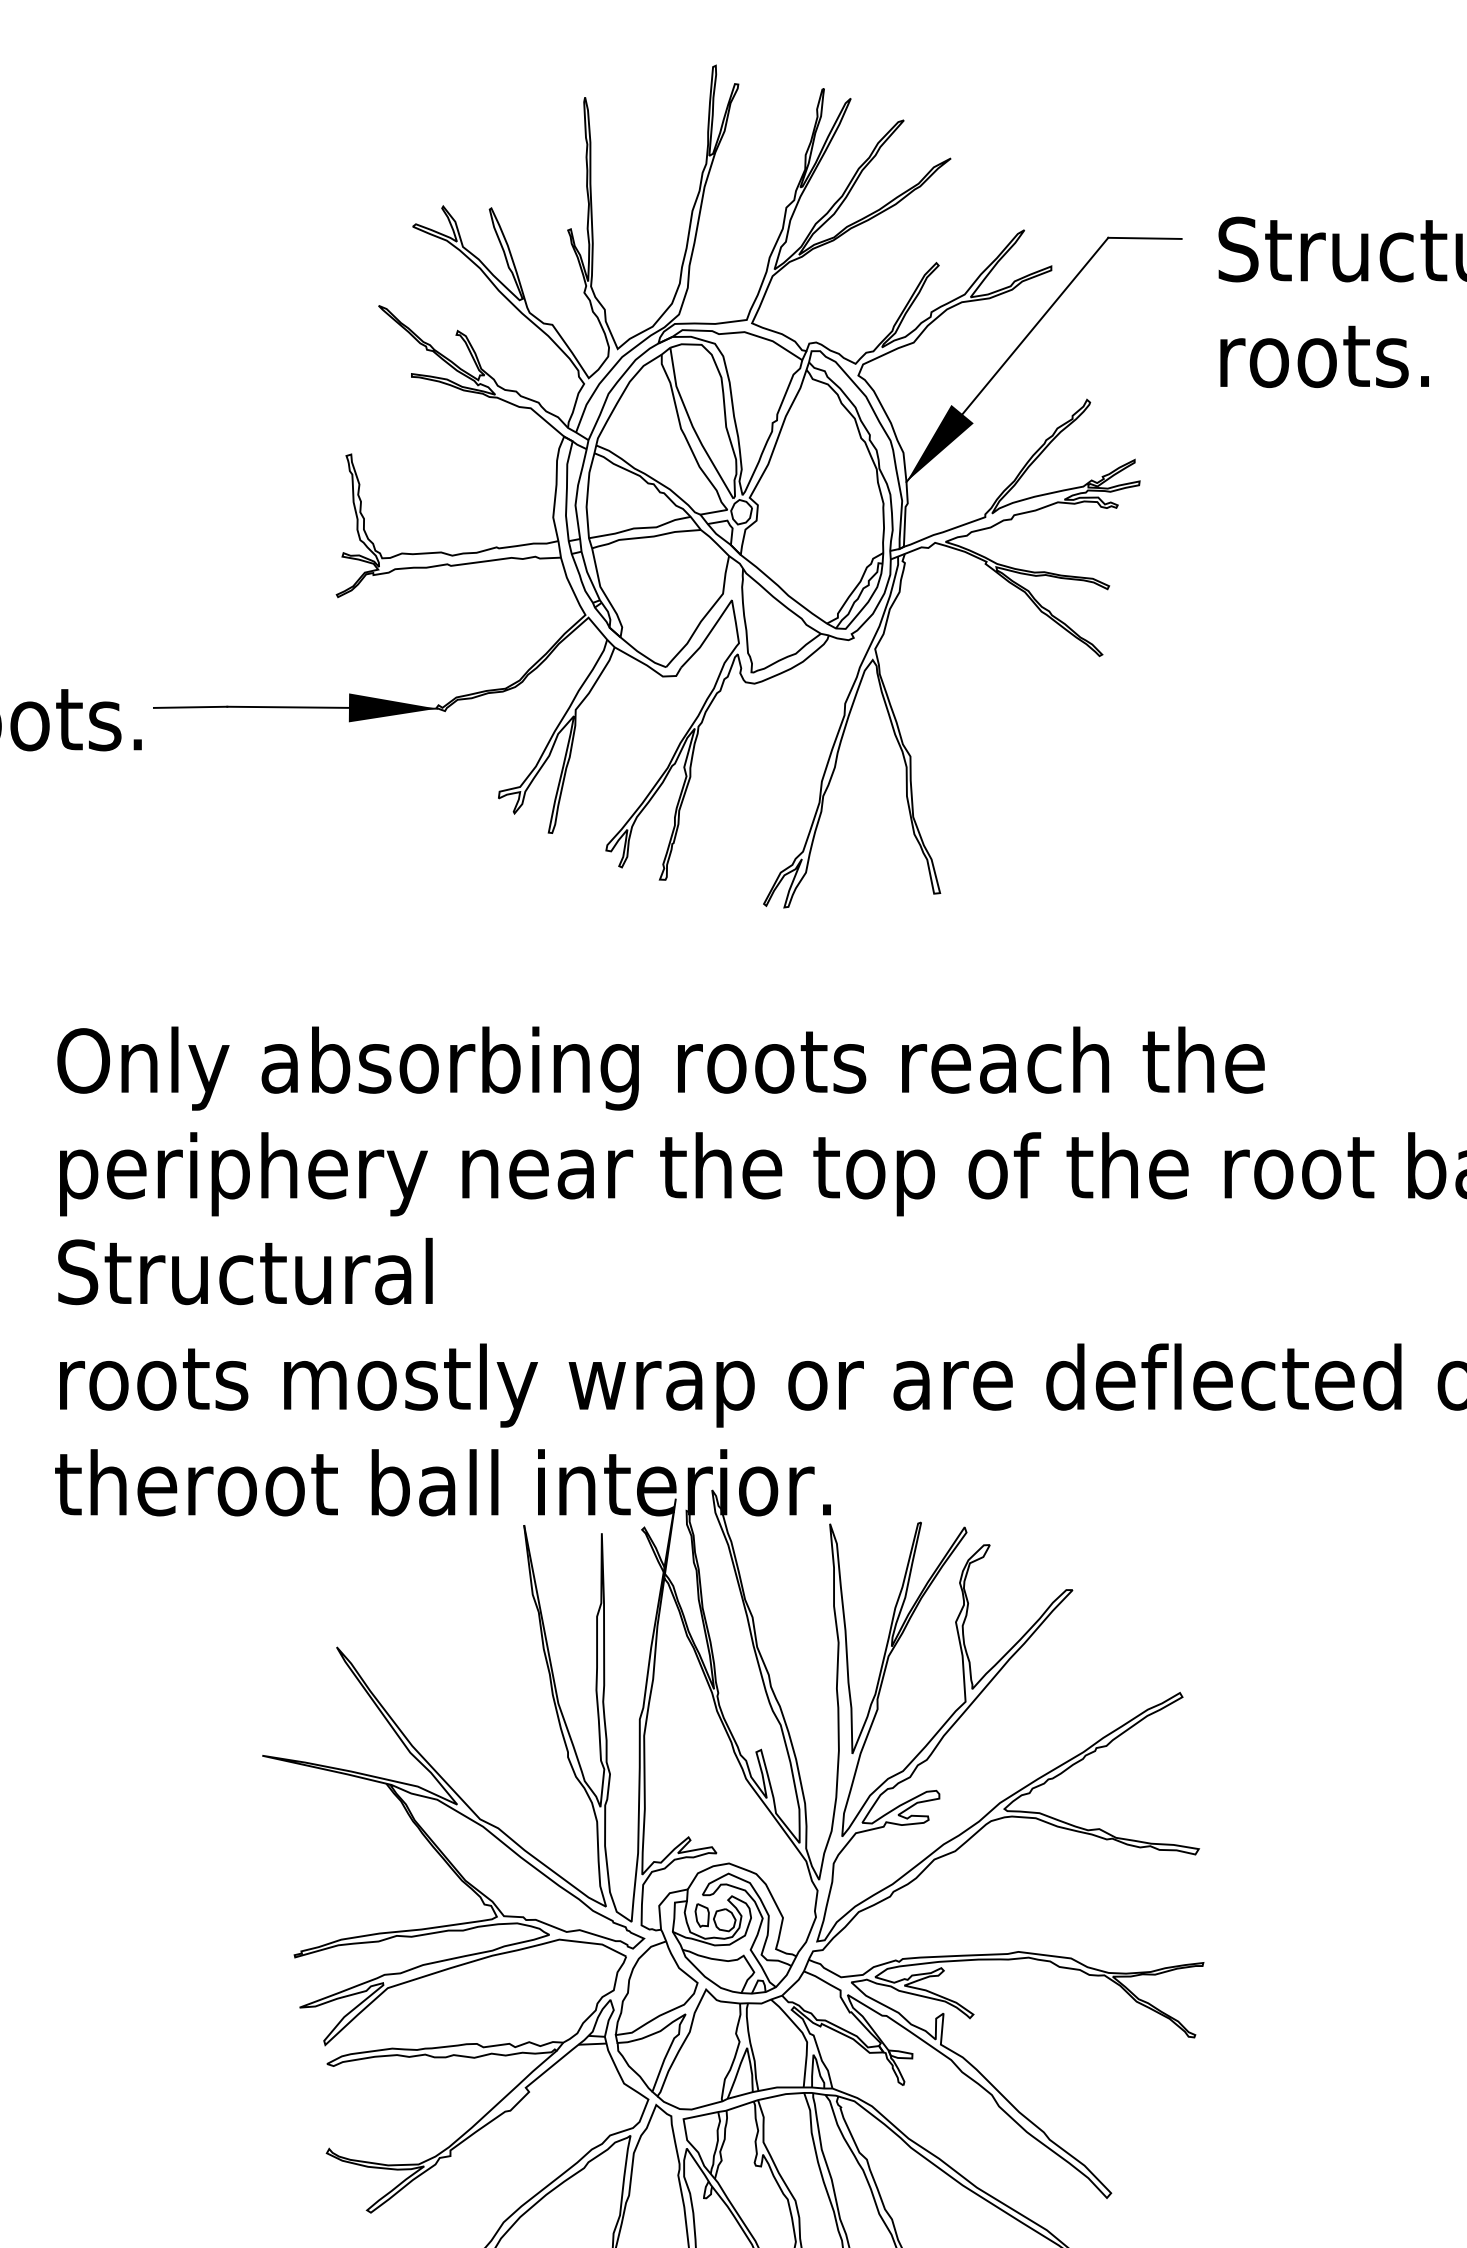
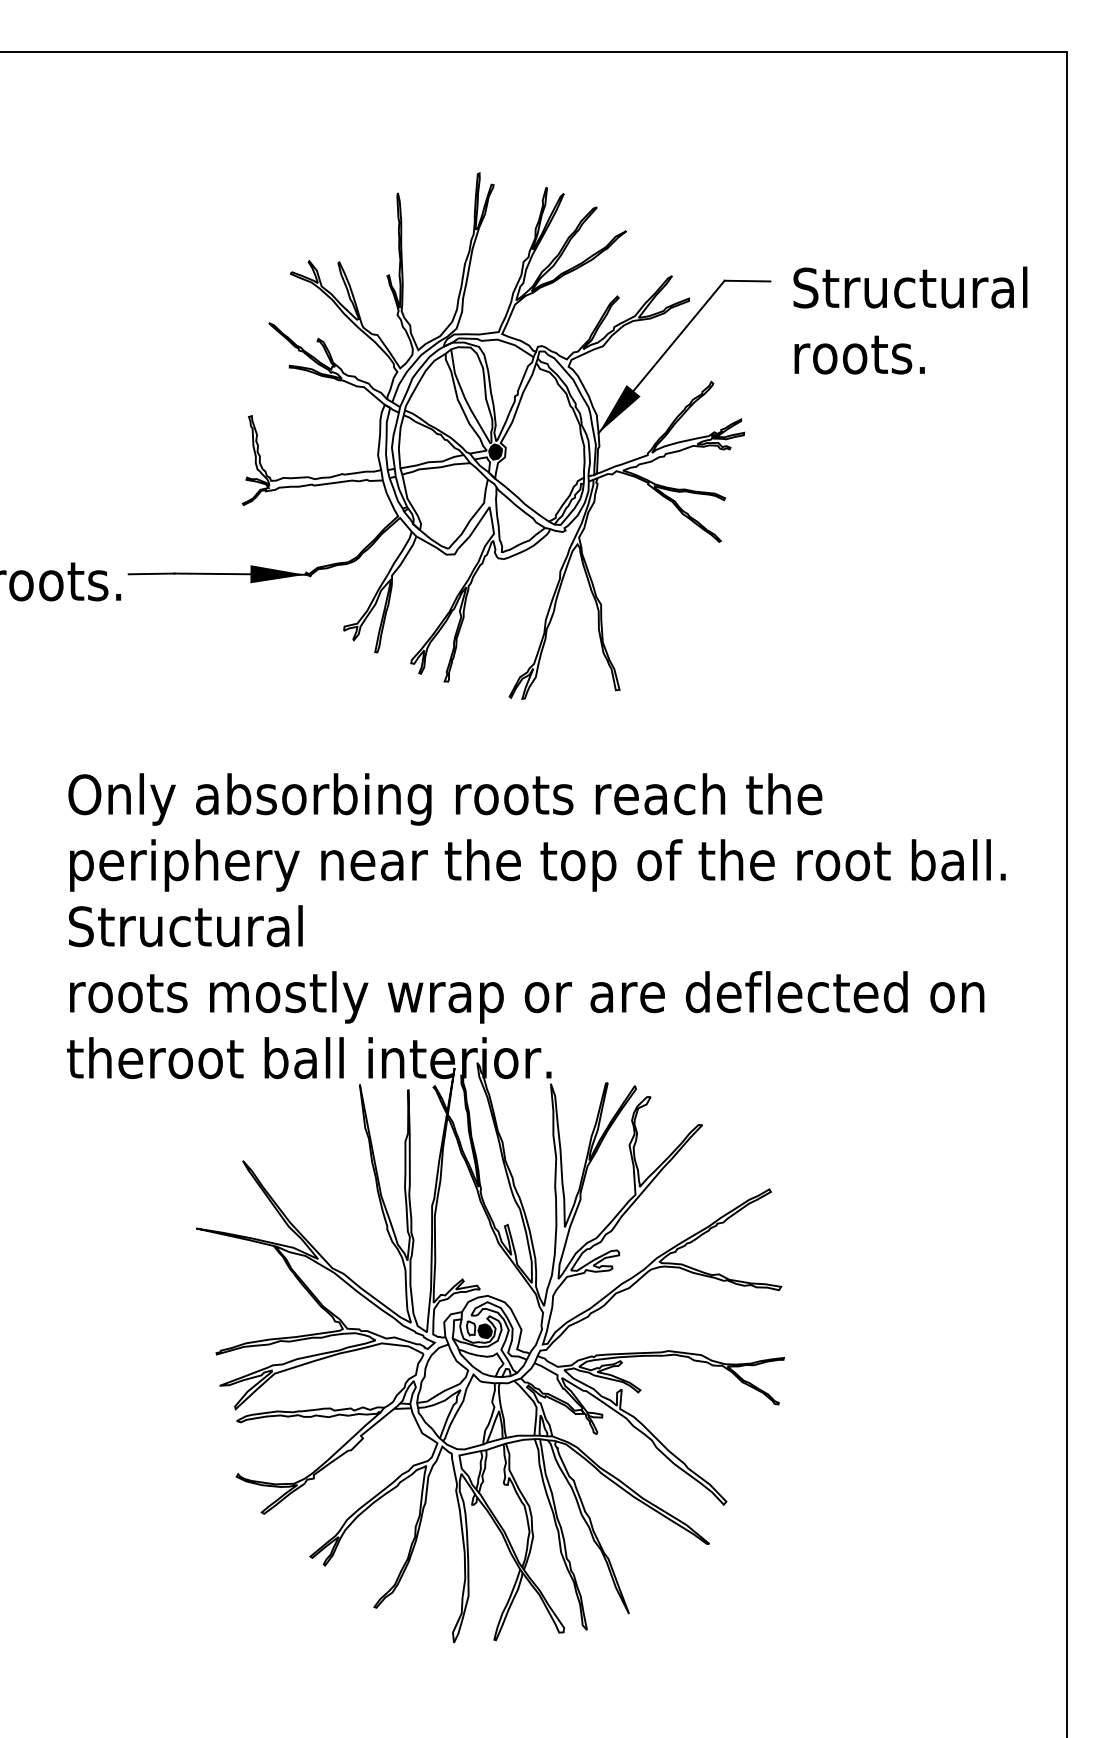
fill: (741, 511) -> (495, 451), added
fill: (723, 1920) -> (484, 1331), added

